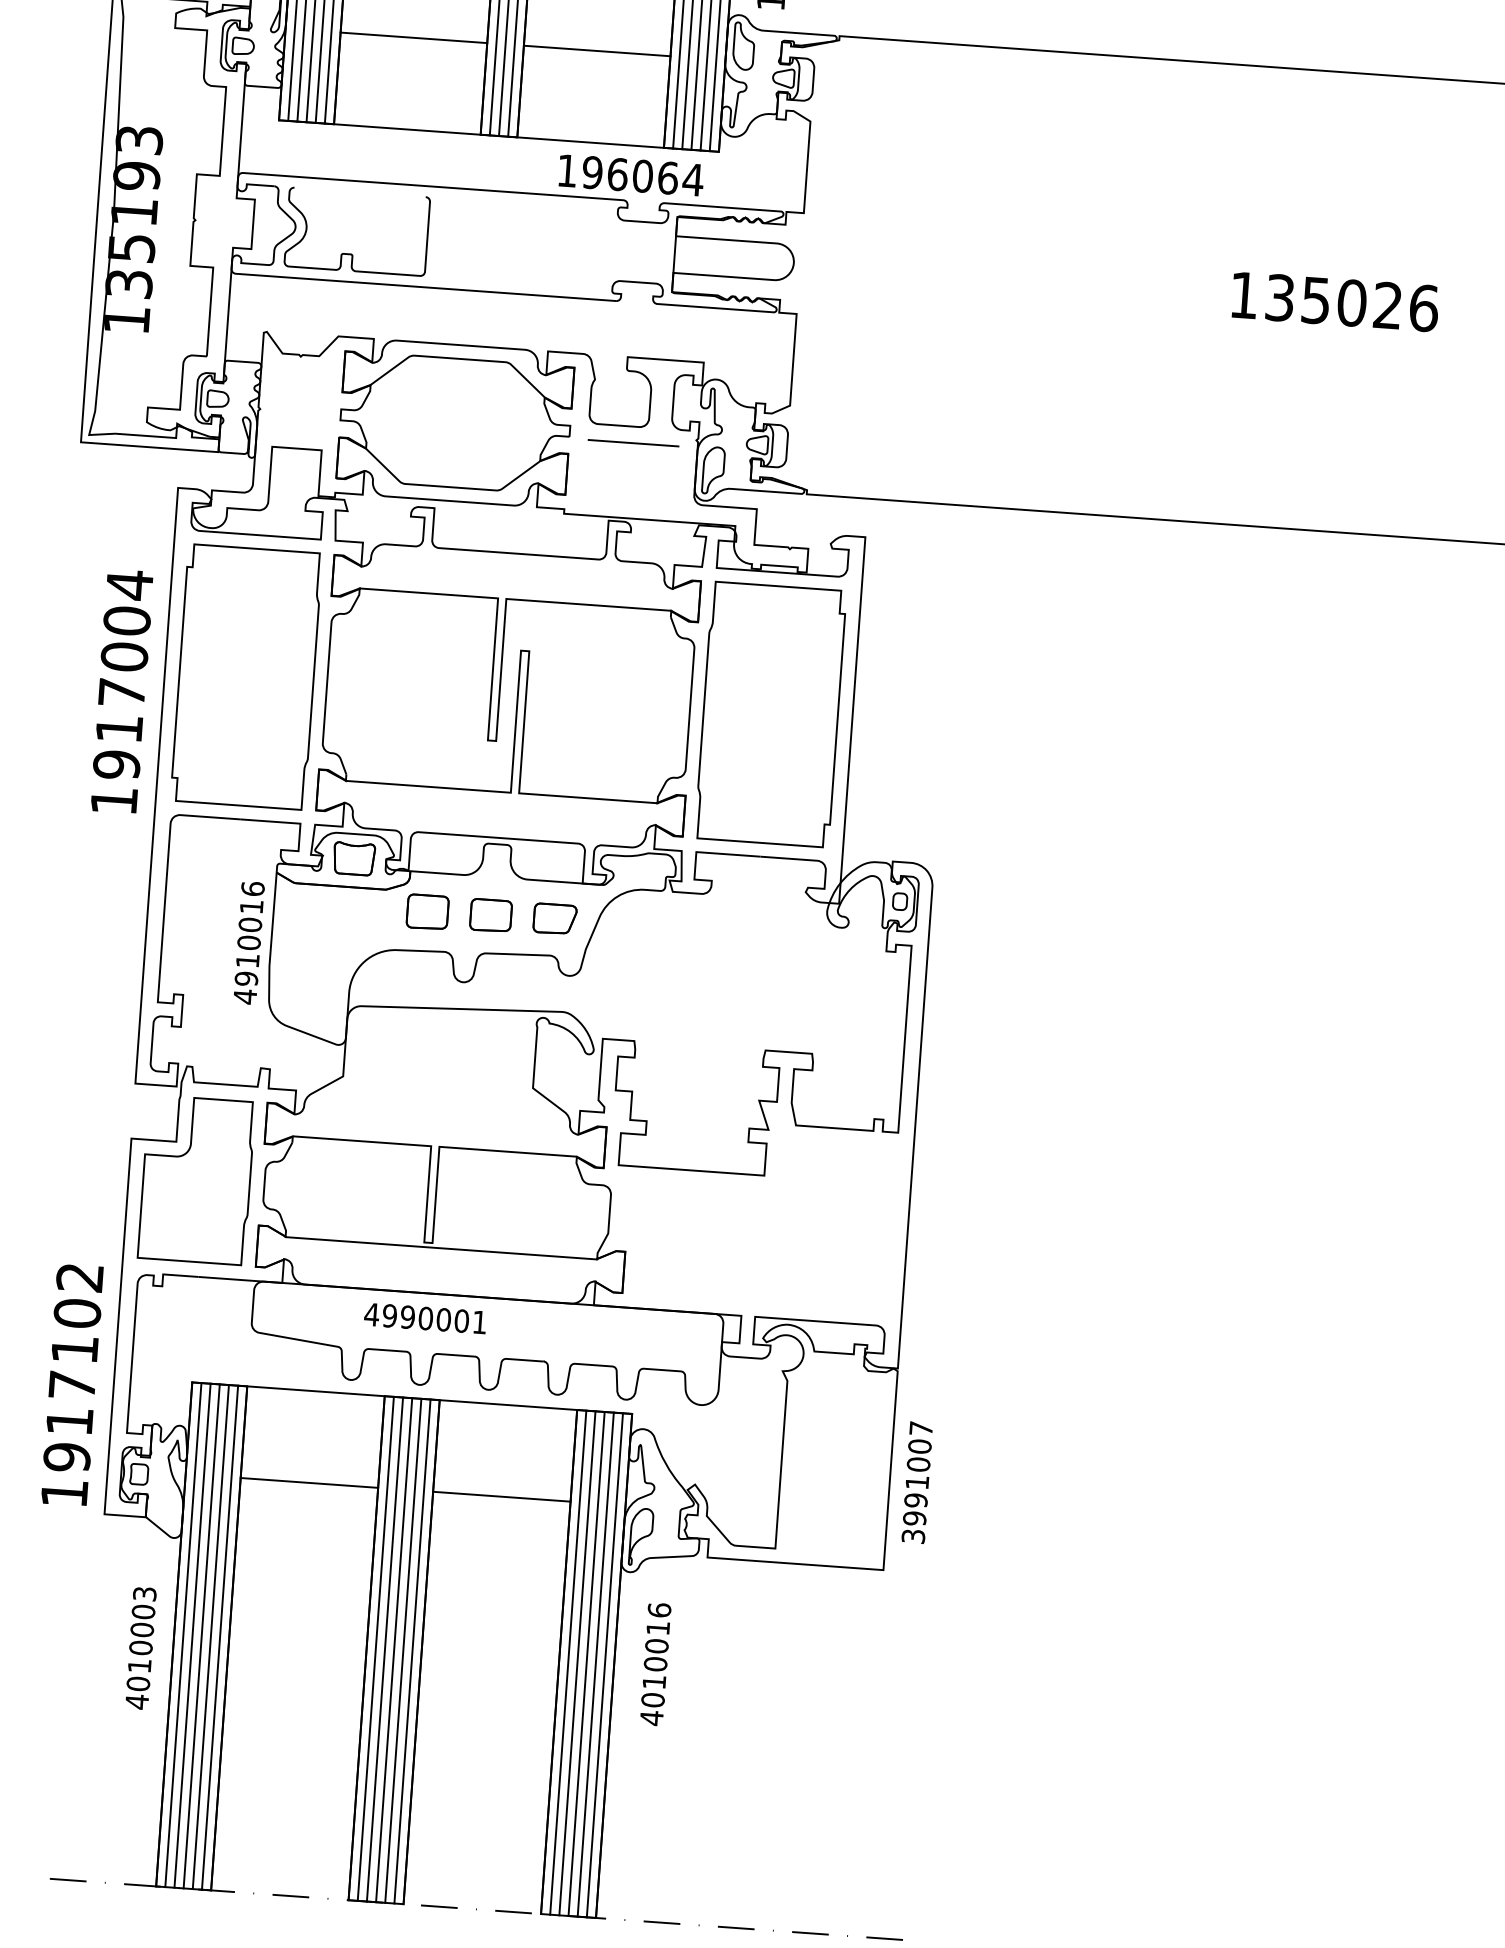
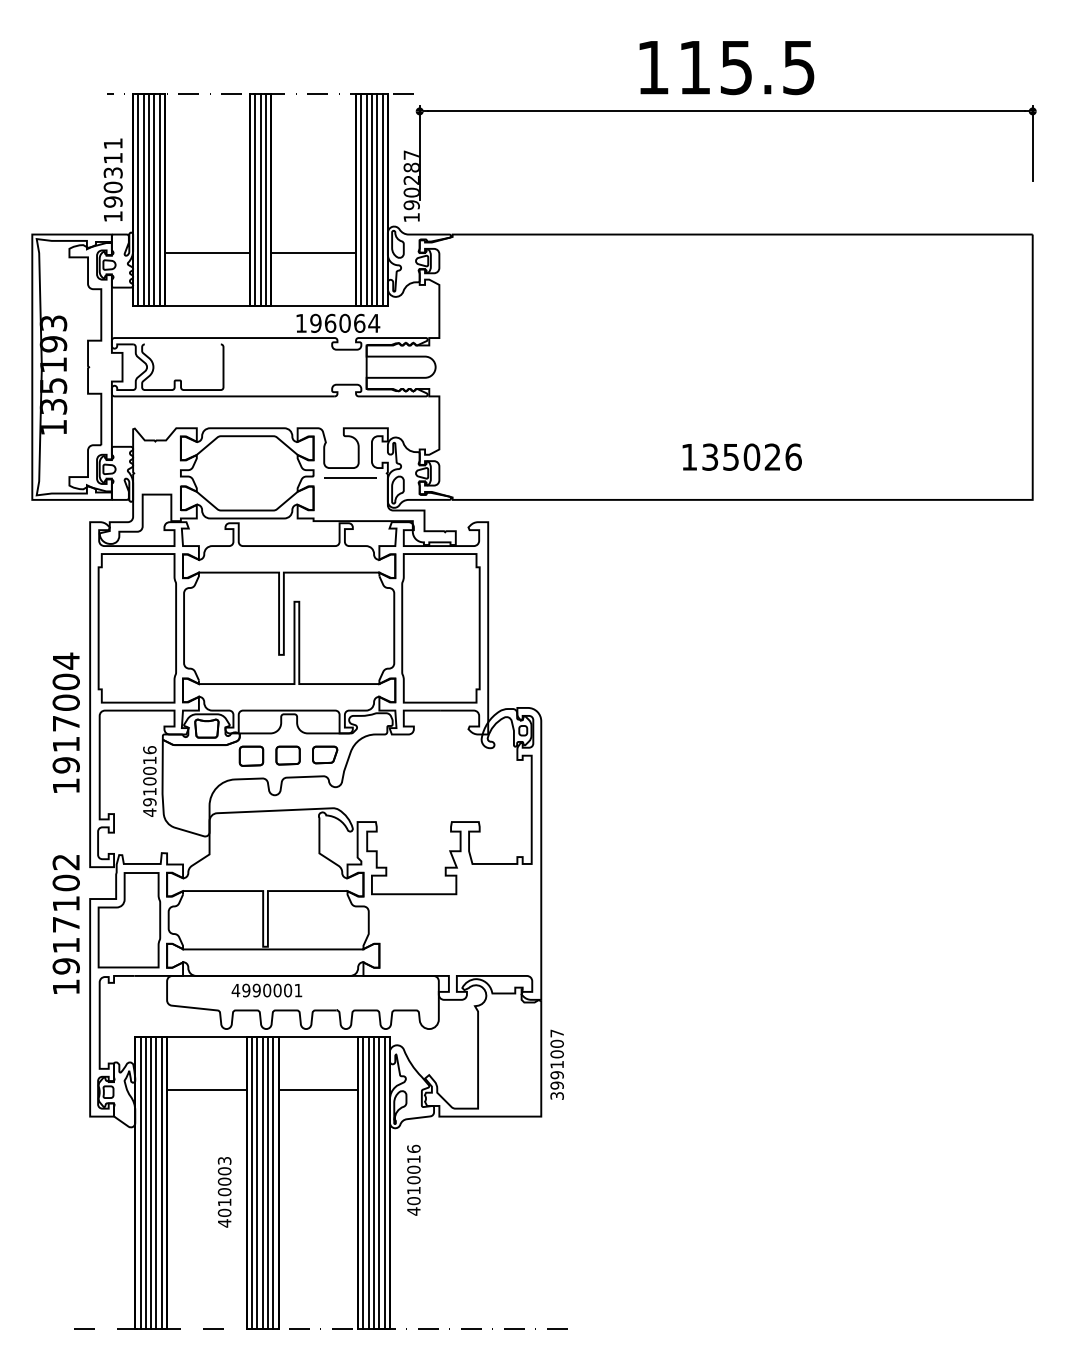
text: (1334, 300) -> (741, 456), moved
text: (120, 690) -> (65, 722), moved
text: (71, 1385) -> (65, 924), moved
text: (140, 1648) -> (224, 1192), moved

